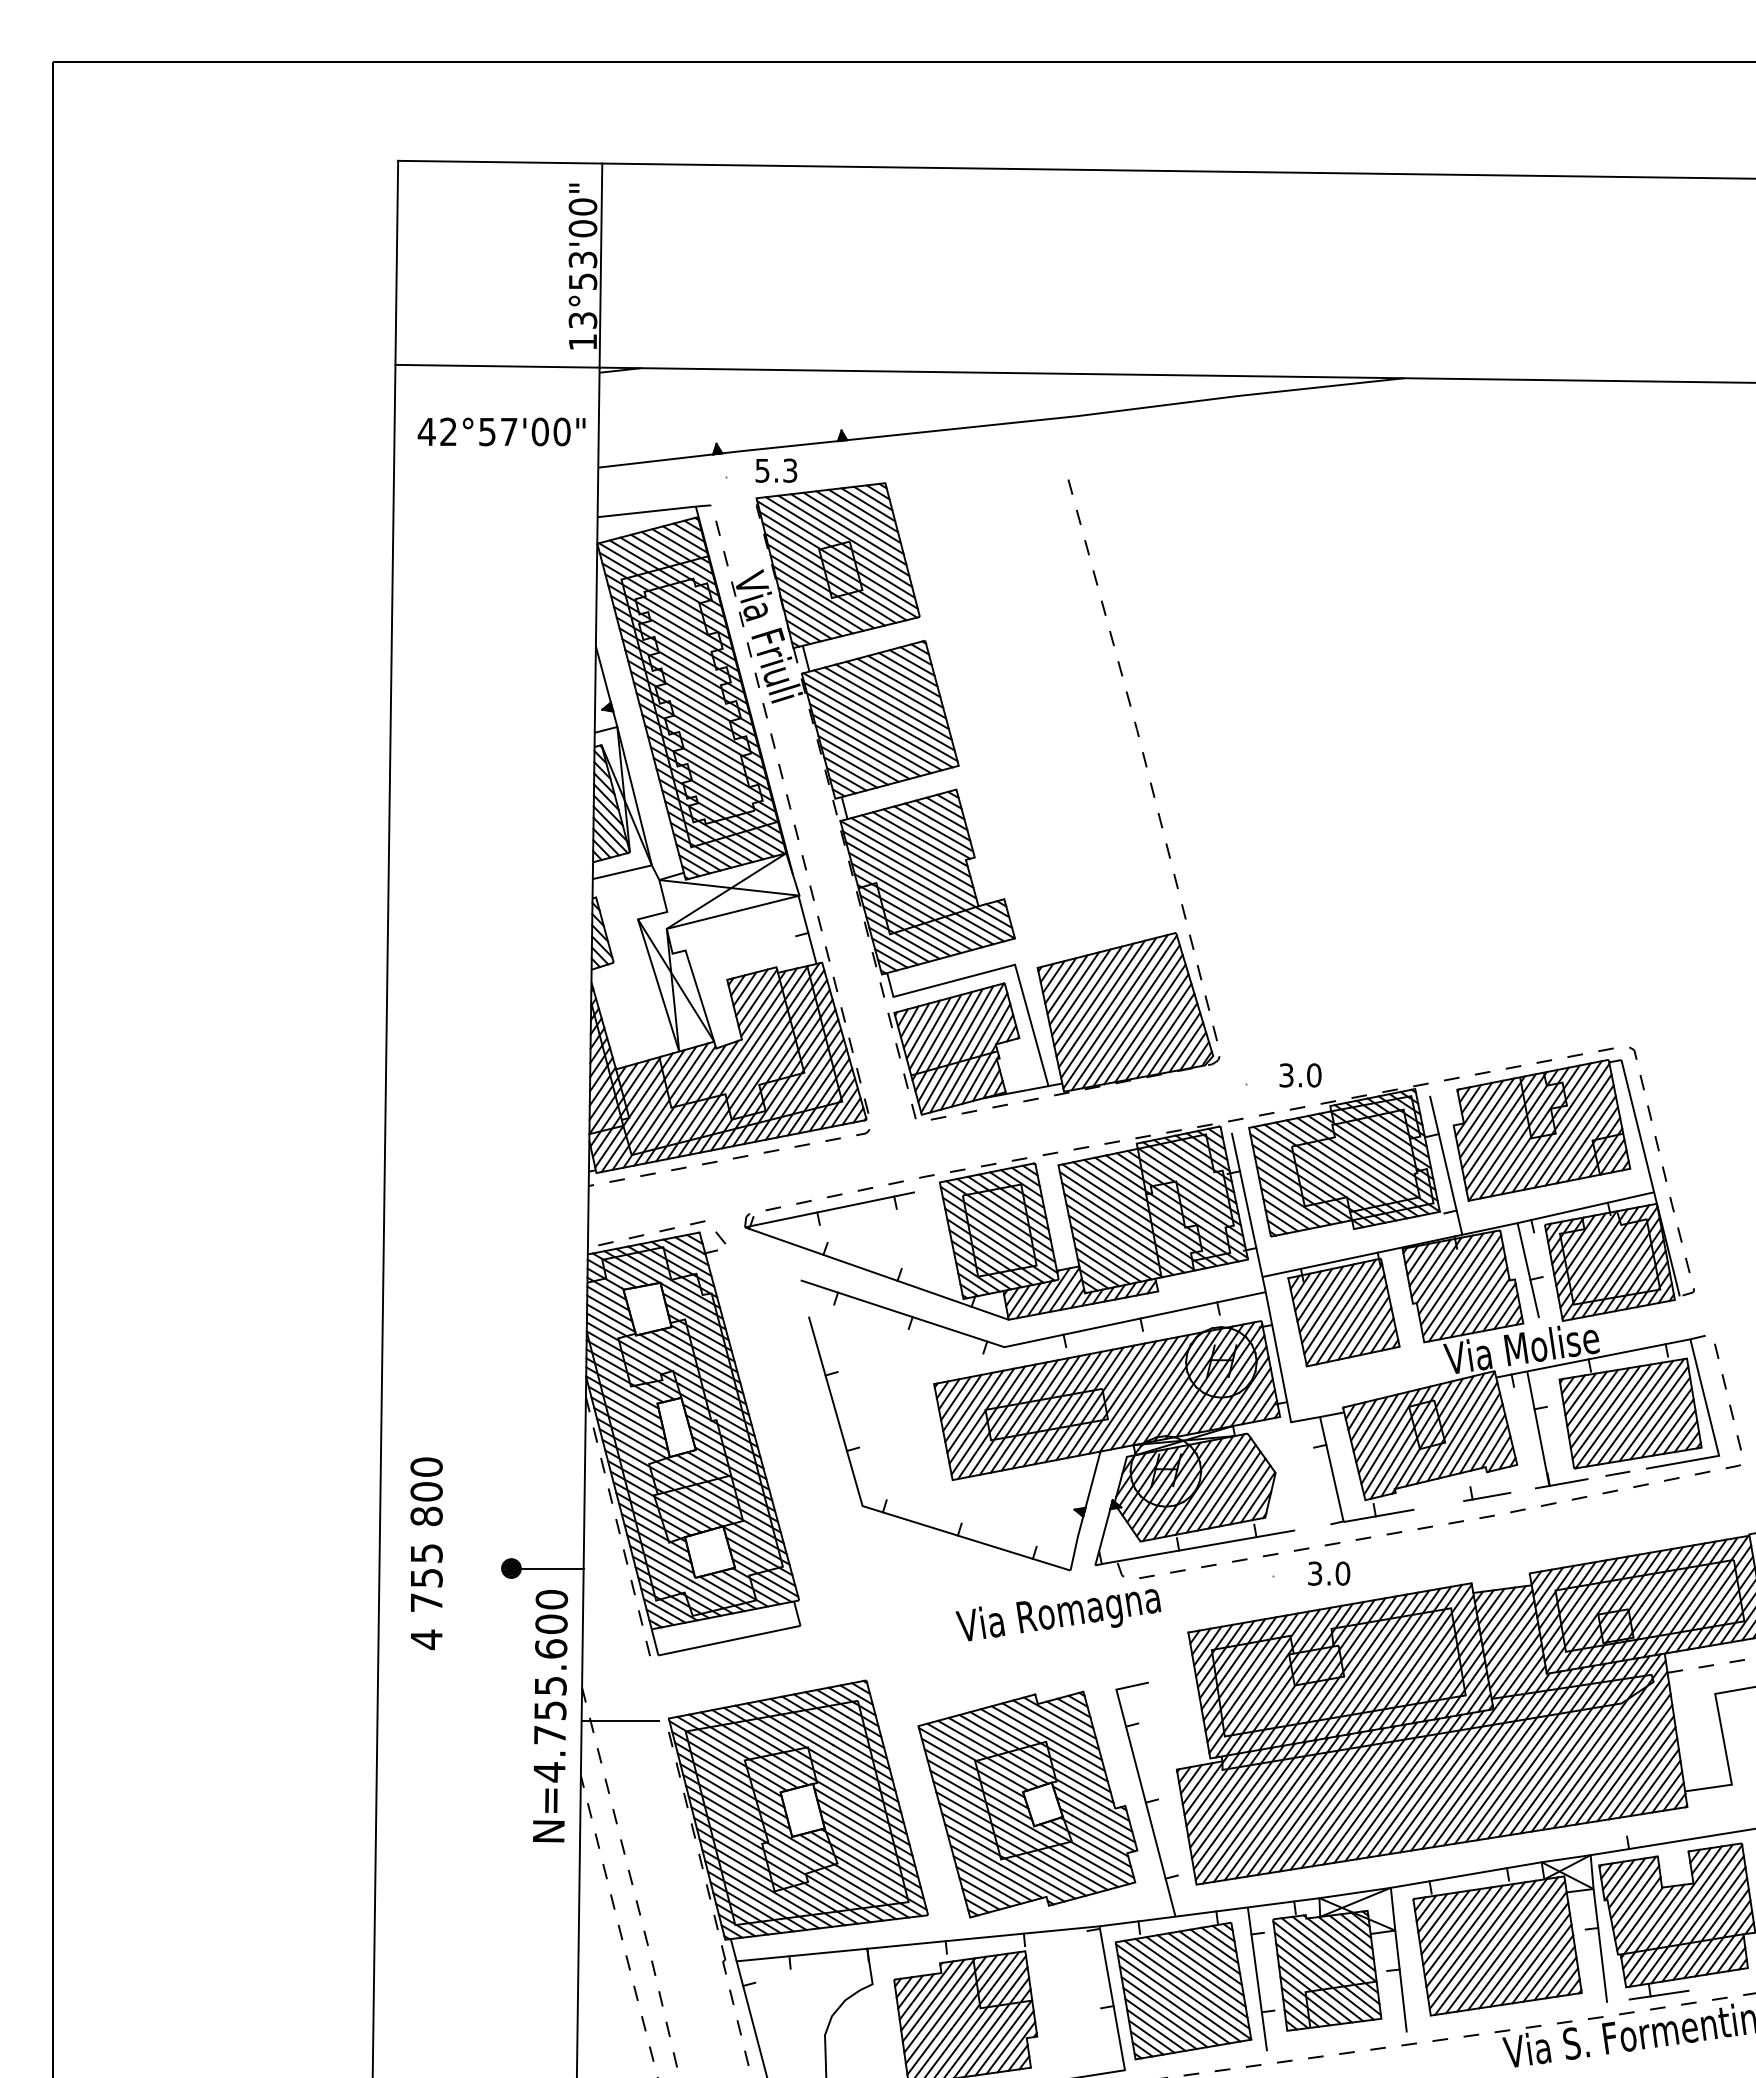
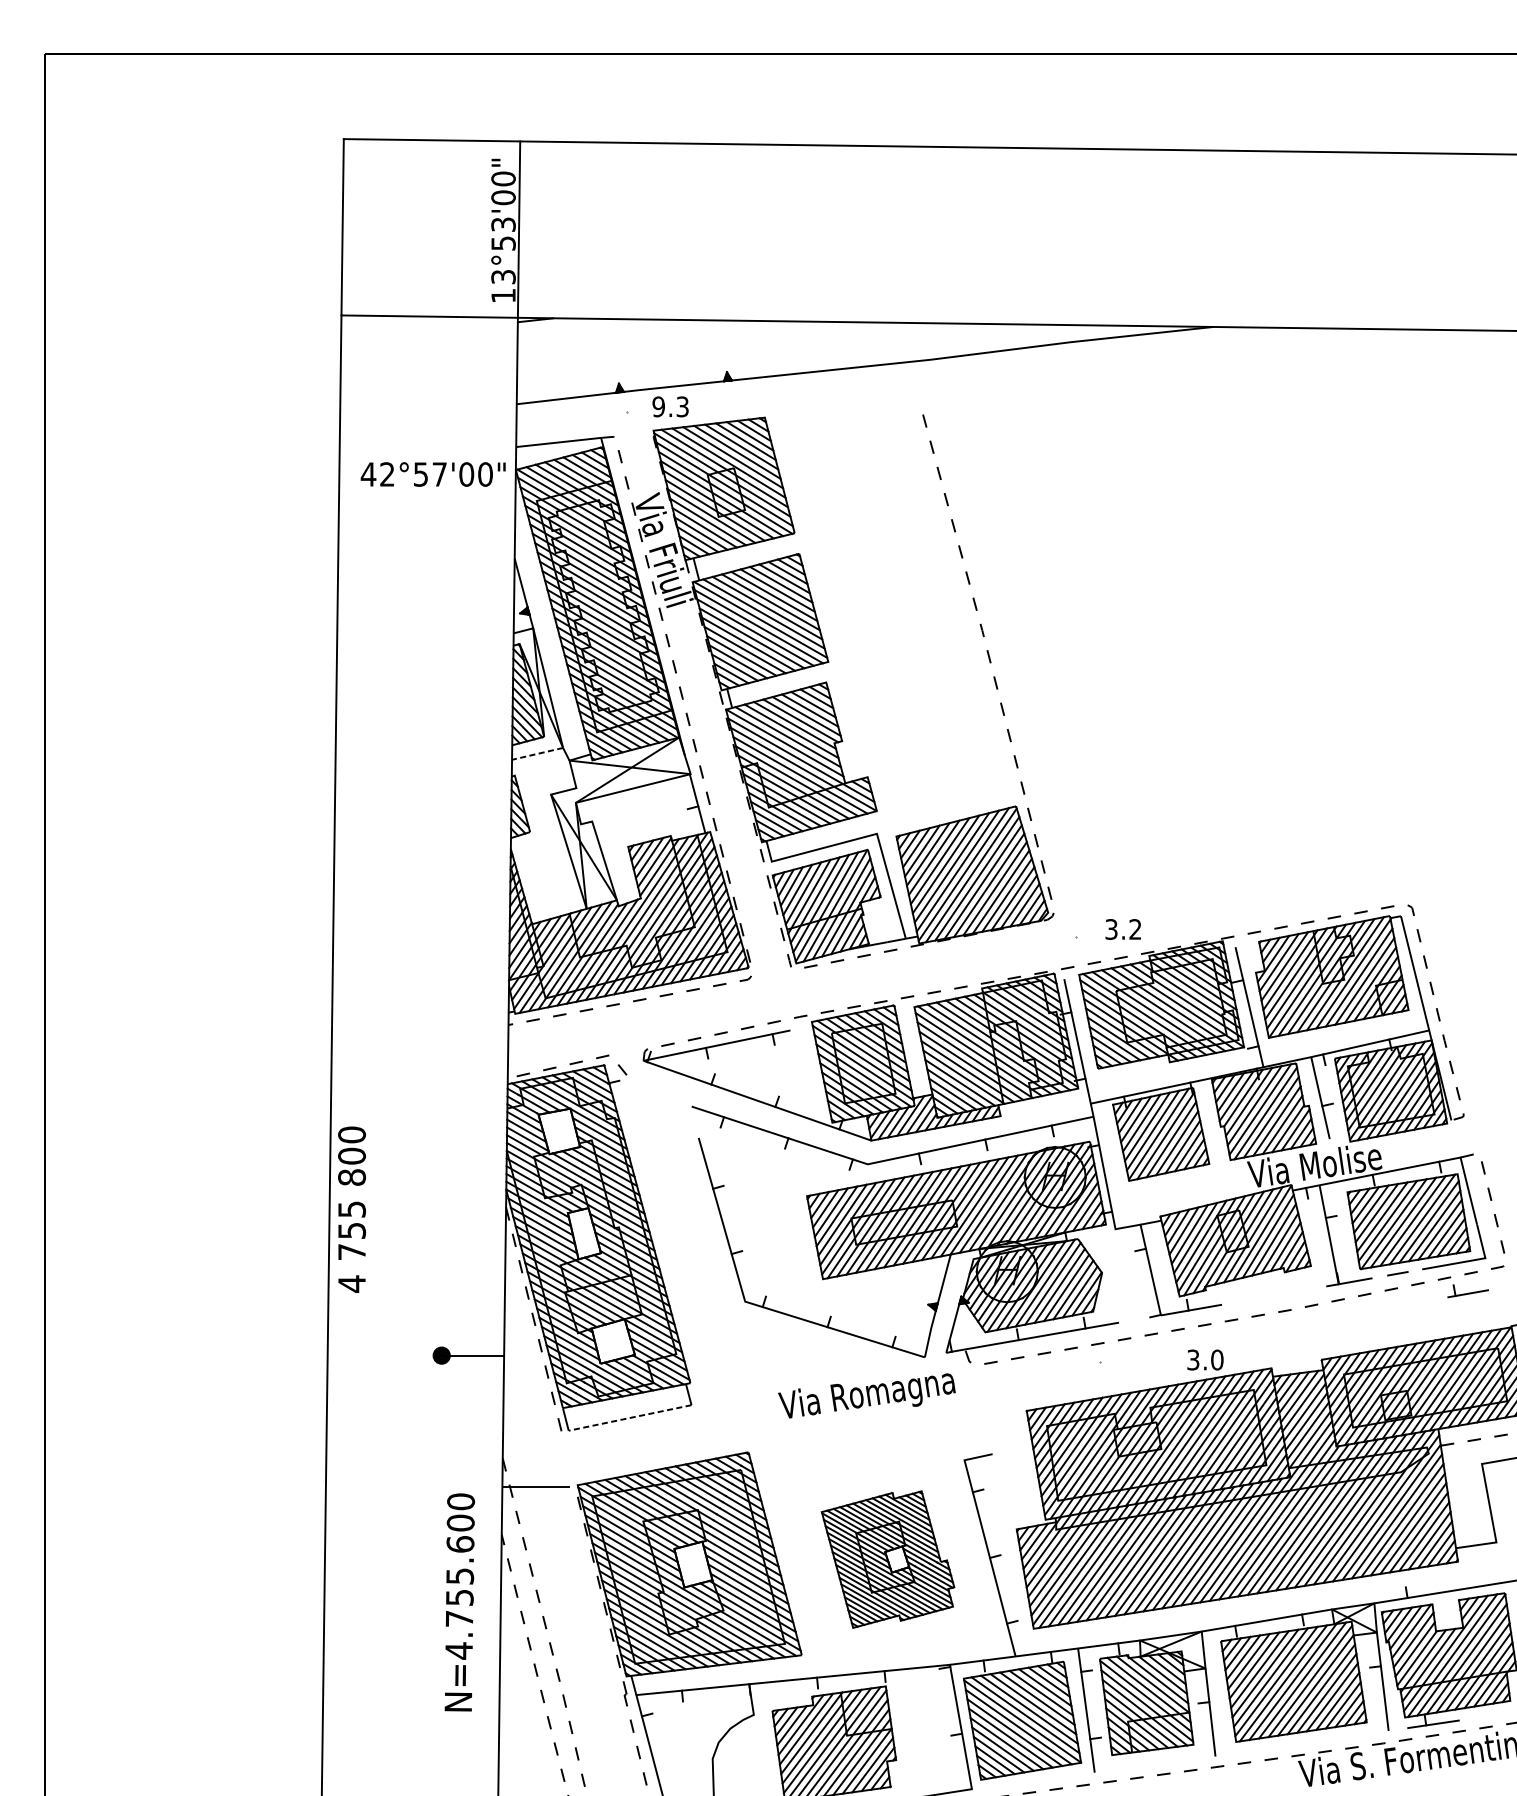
text: (501, 431) -> (433, 474), moved
text: (762, 470) -> (658, 406), 5.3 -> 9.3
line: (621, 872) -> (536, 754), solid -> dashed
text: (1314, 1075) -> (1135, 929), 3.0 -> 3.2
part: (1487, 1493) -> (1468, 1290), moved
text: (426, 1553) -> (351, 1209), moved
text: (1329, 1573) -> (1205, 1359), moved
text: (1058, 1615) -> (866, 1396), moved
line: (729, 1640) -> (630, 1417), solid -> dashed
text: (550, 1716) -> (459, 1602), moved
part: (1027, 1804) -> (887, 1559), size x0.7

